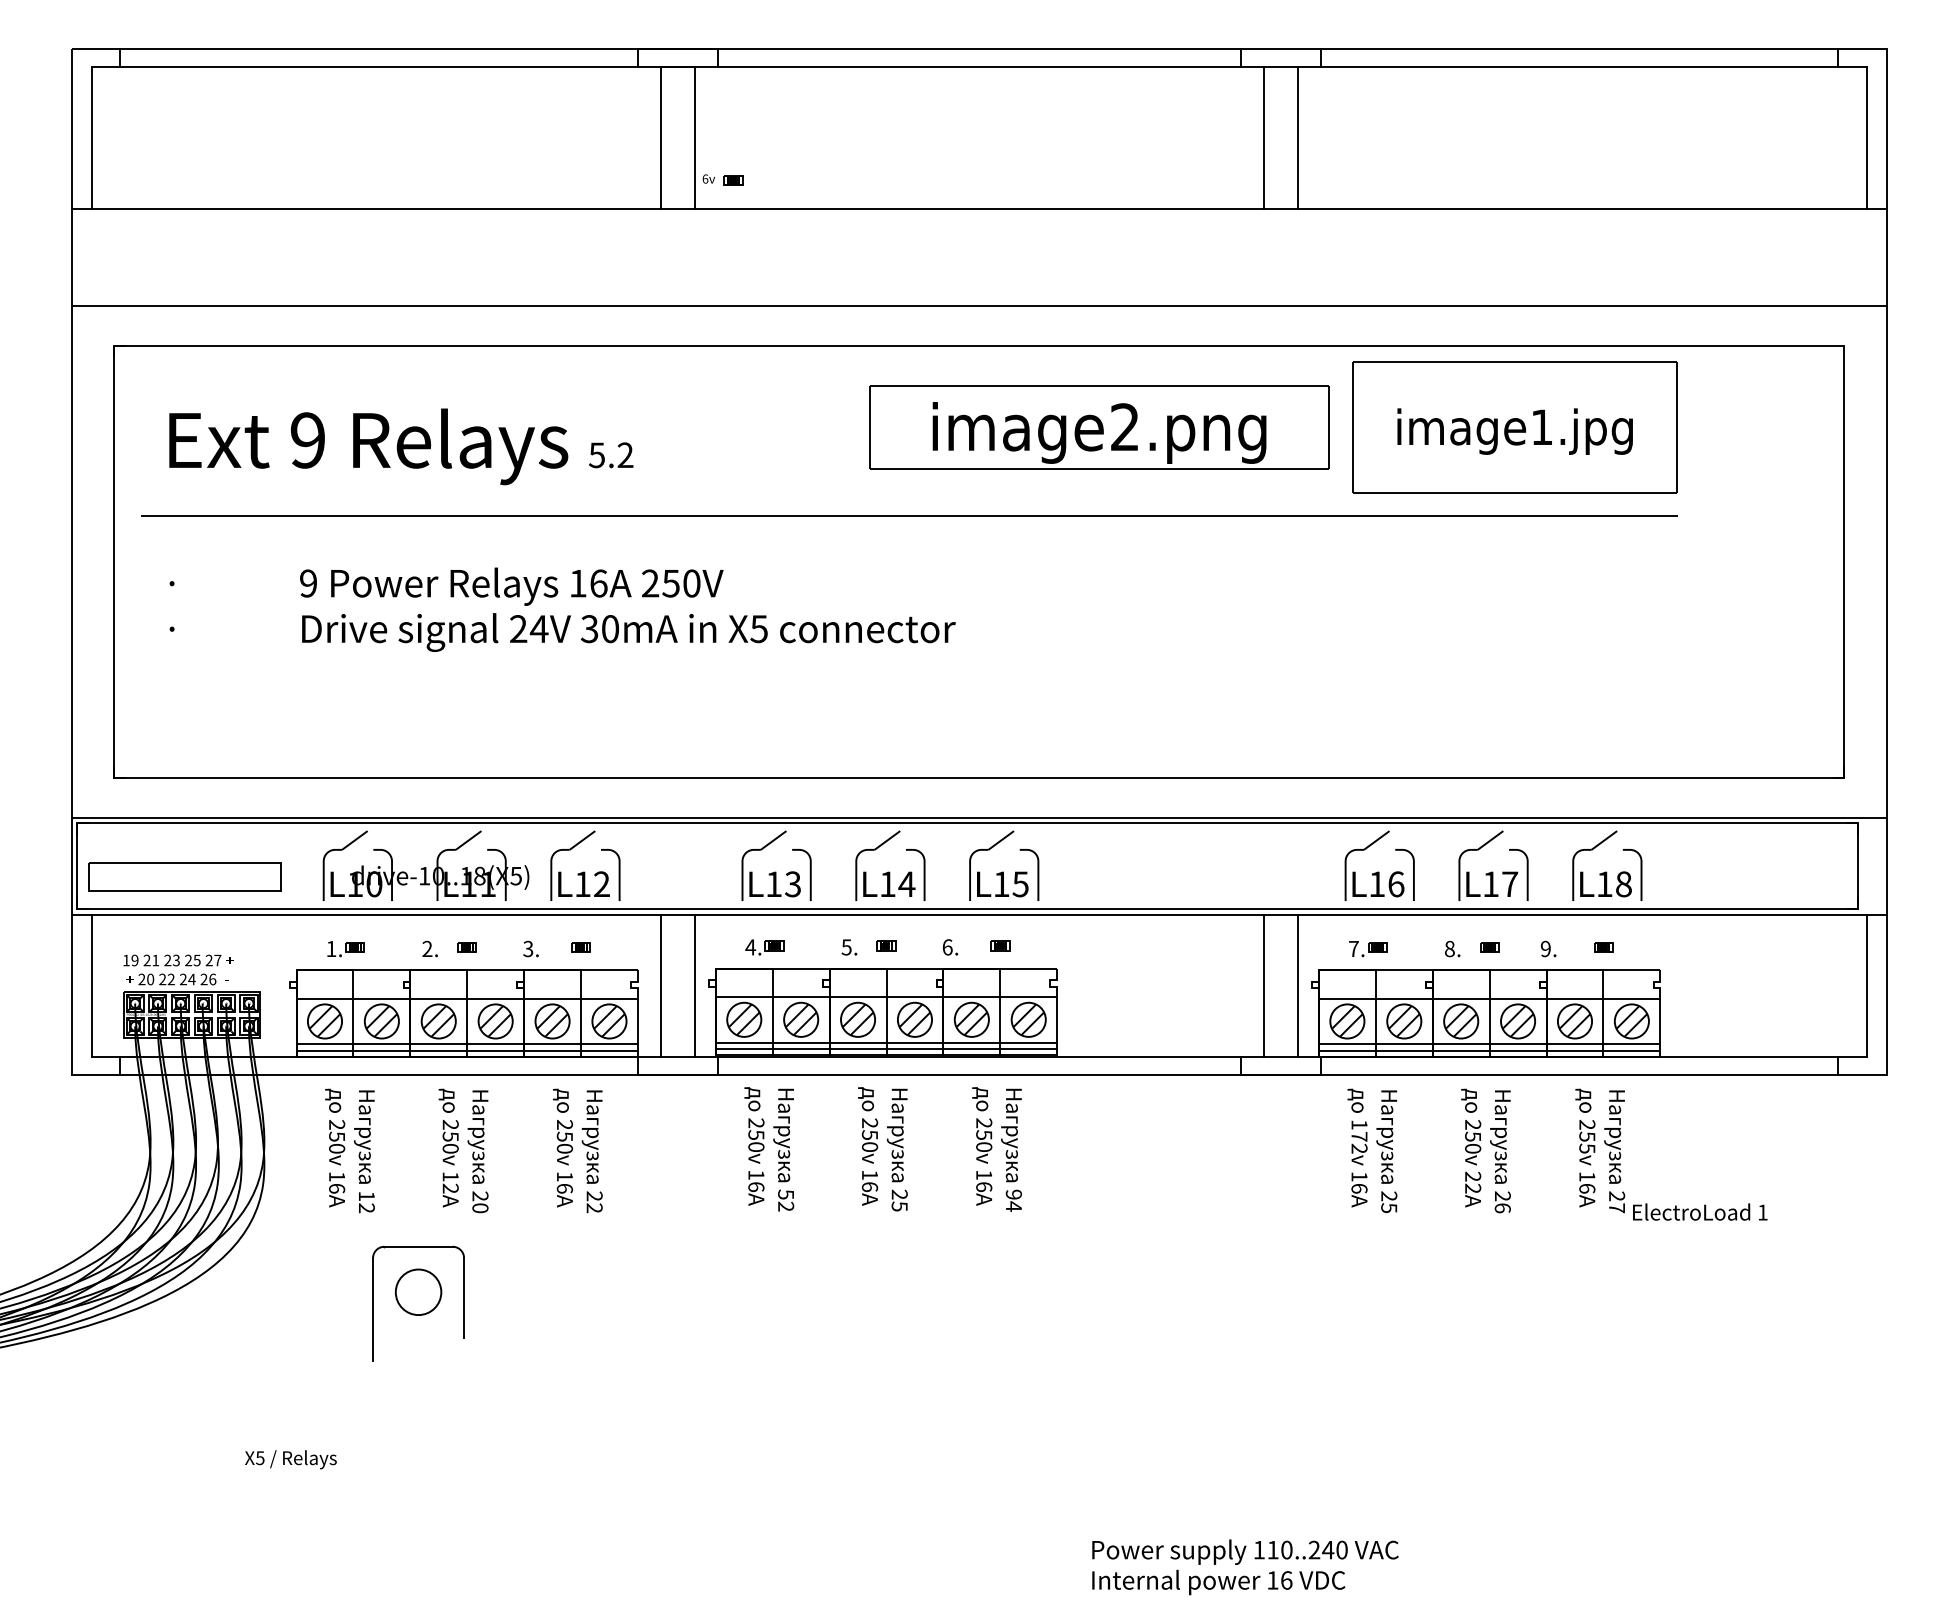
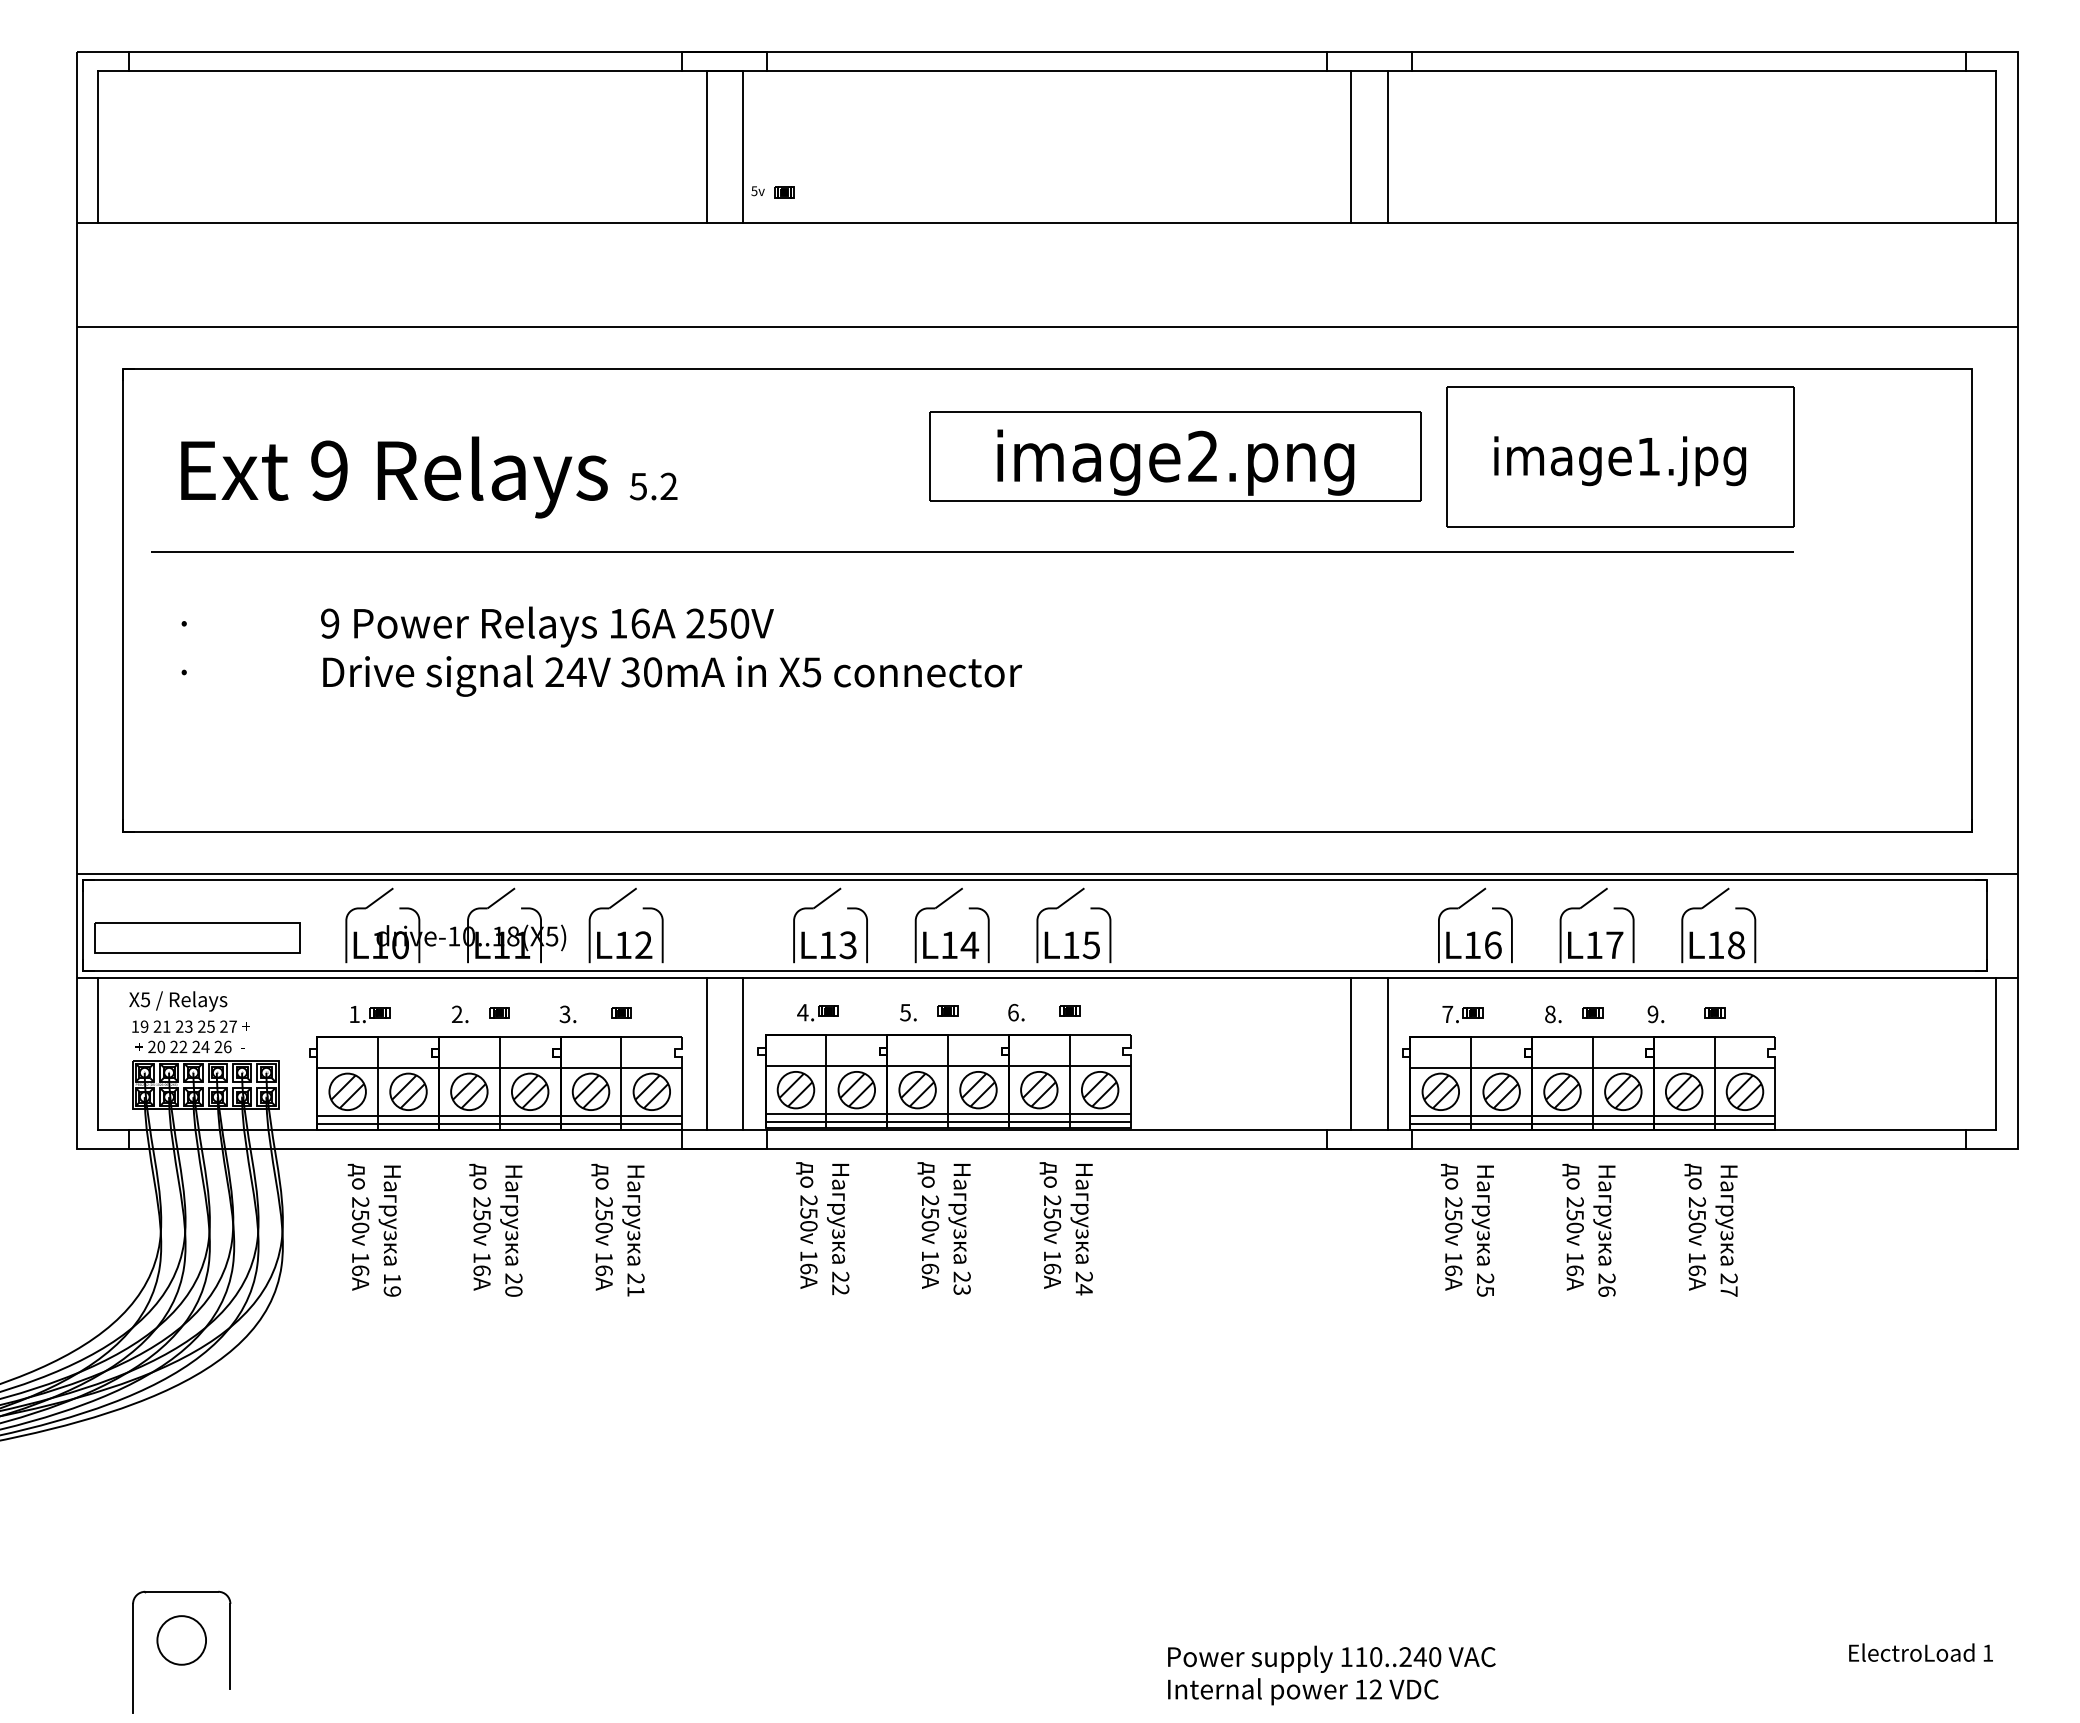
text: (705, 179) -> (754, 191), 6v -> 5v
text: (1359, 1137) -> (1453, 1215), 172v -> 250v
text: (1586, 1148) -> (1696, 1227), 255v -> 250v
text: (1472, 1181) -> (1574, 1263), 22 -> 16
text: (450, 1188) -> (481, 1270), 12 -> 16
text: (785, 1194) -> (840, 1276), 52 -> 22
text: (1013, 1194) -> (1083, 1276), 94 -> 24
text: (900, 1206) -> (962, 1289), 25 -> 23
text: (365, 1208) -> (391, 1291), 12 -> 19
text: (594, 1208) -> (635, 1291), 22 -> 21
text: (1699, 1211) -> (1920, 1652), moved
part: (418, 1302) -> (181, 1651), moved
text: (291, 1459) -> (178, 1001), moved
text: (1286, 1580) -> (1375, 1689), 16 -> 12

